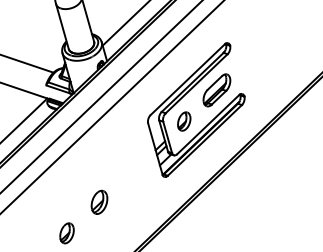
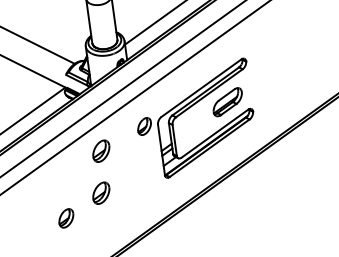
part: (184, 121) -> (144, 126), moved
part: (93, 158) -> (101, 150), added

